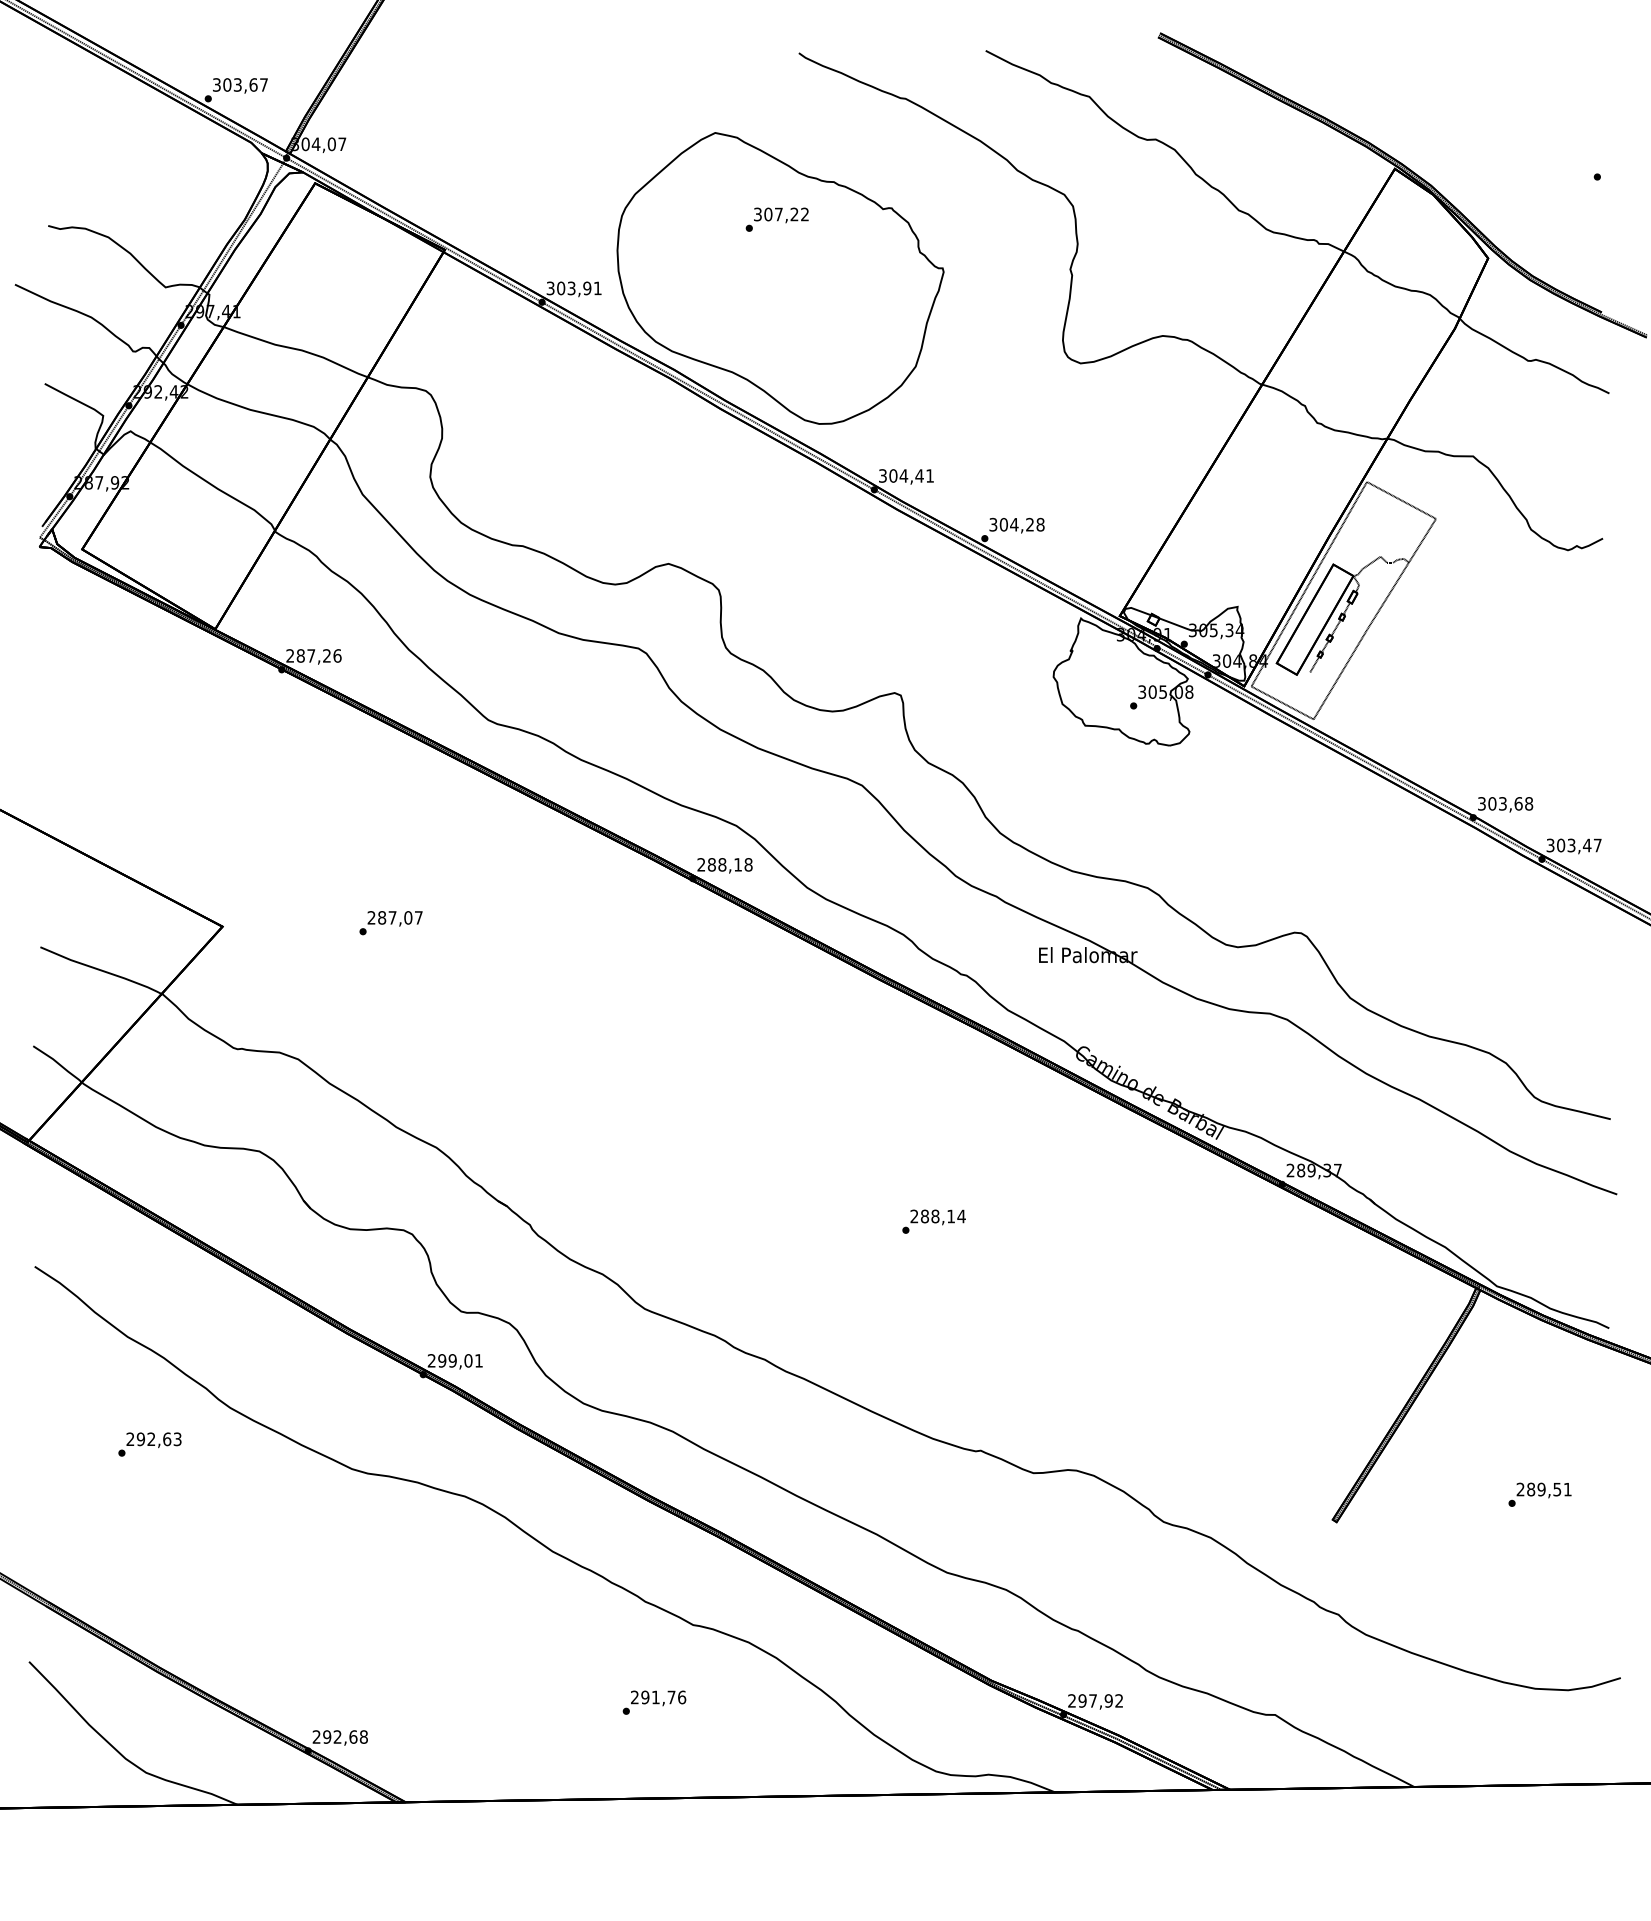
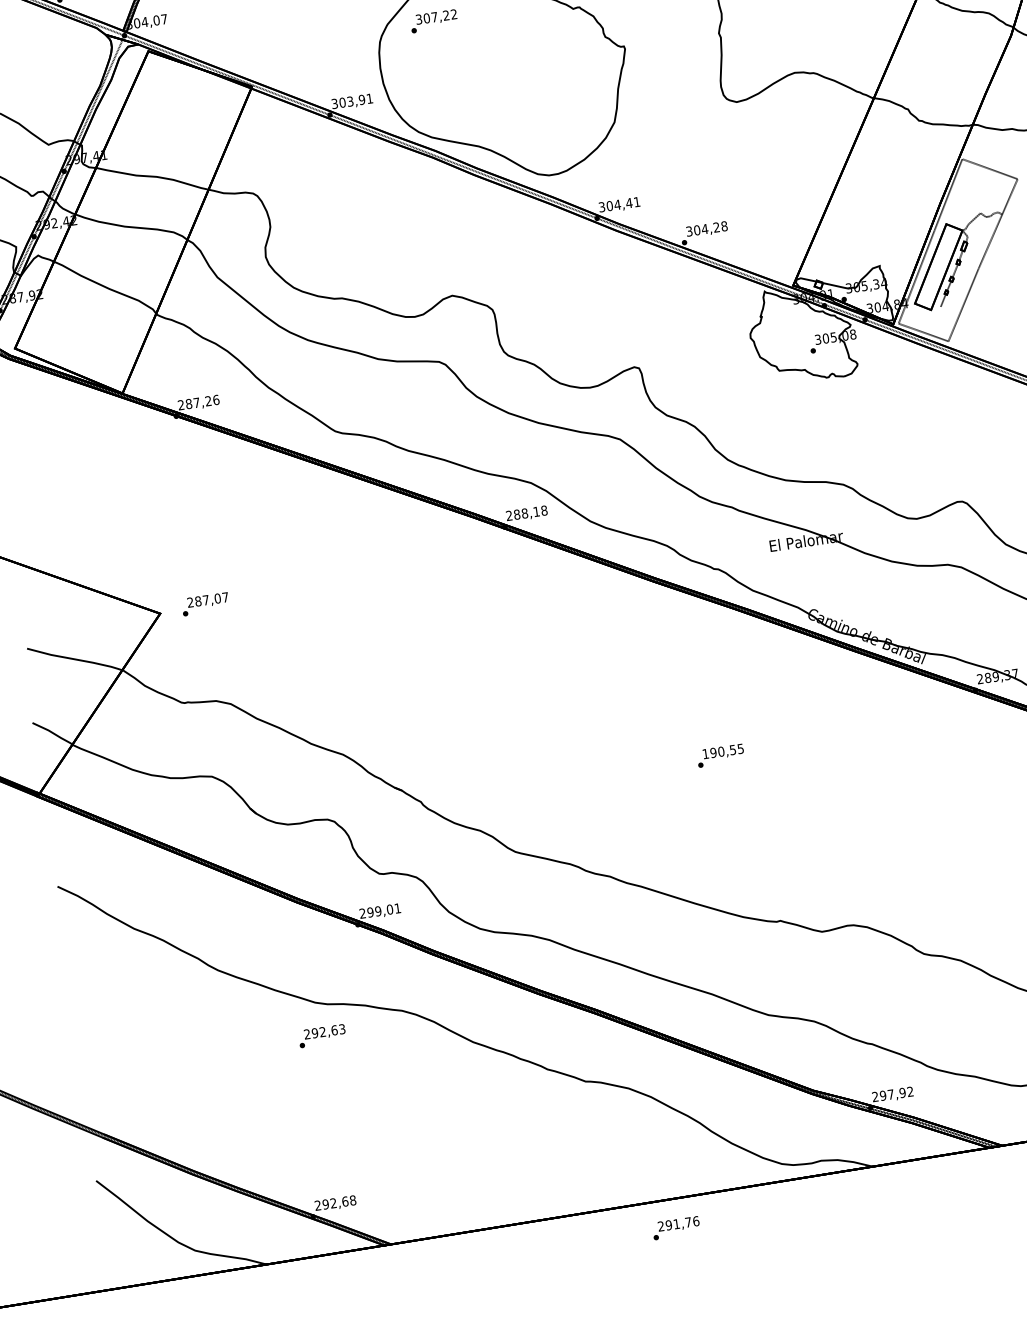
text: (776, 219) -> (433, 21), moved
text: (390, 923) -> (205, 604), moved
text: (937, 1216) -> (722, 751), 288,14 -> 190,55
text: (149, 1444) -> (321, 1036), moved
text: (654, 1702) -> (676, 1228), moved

